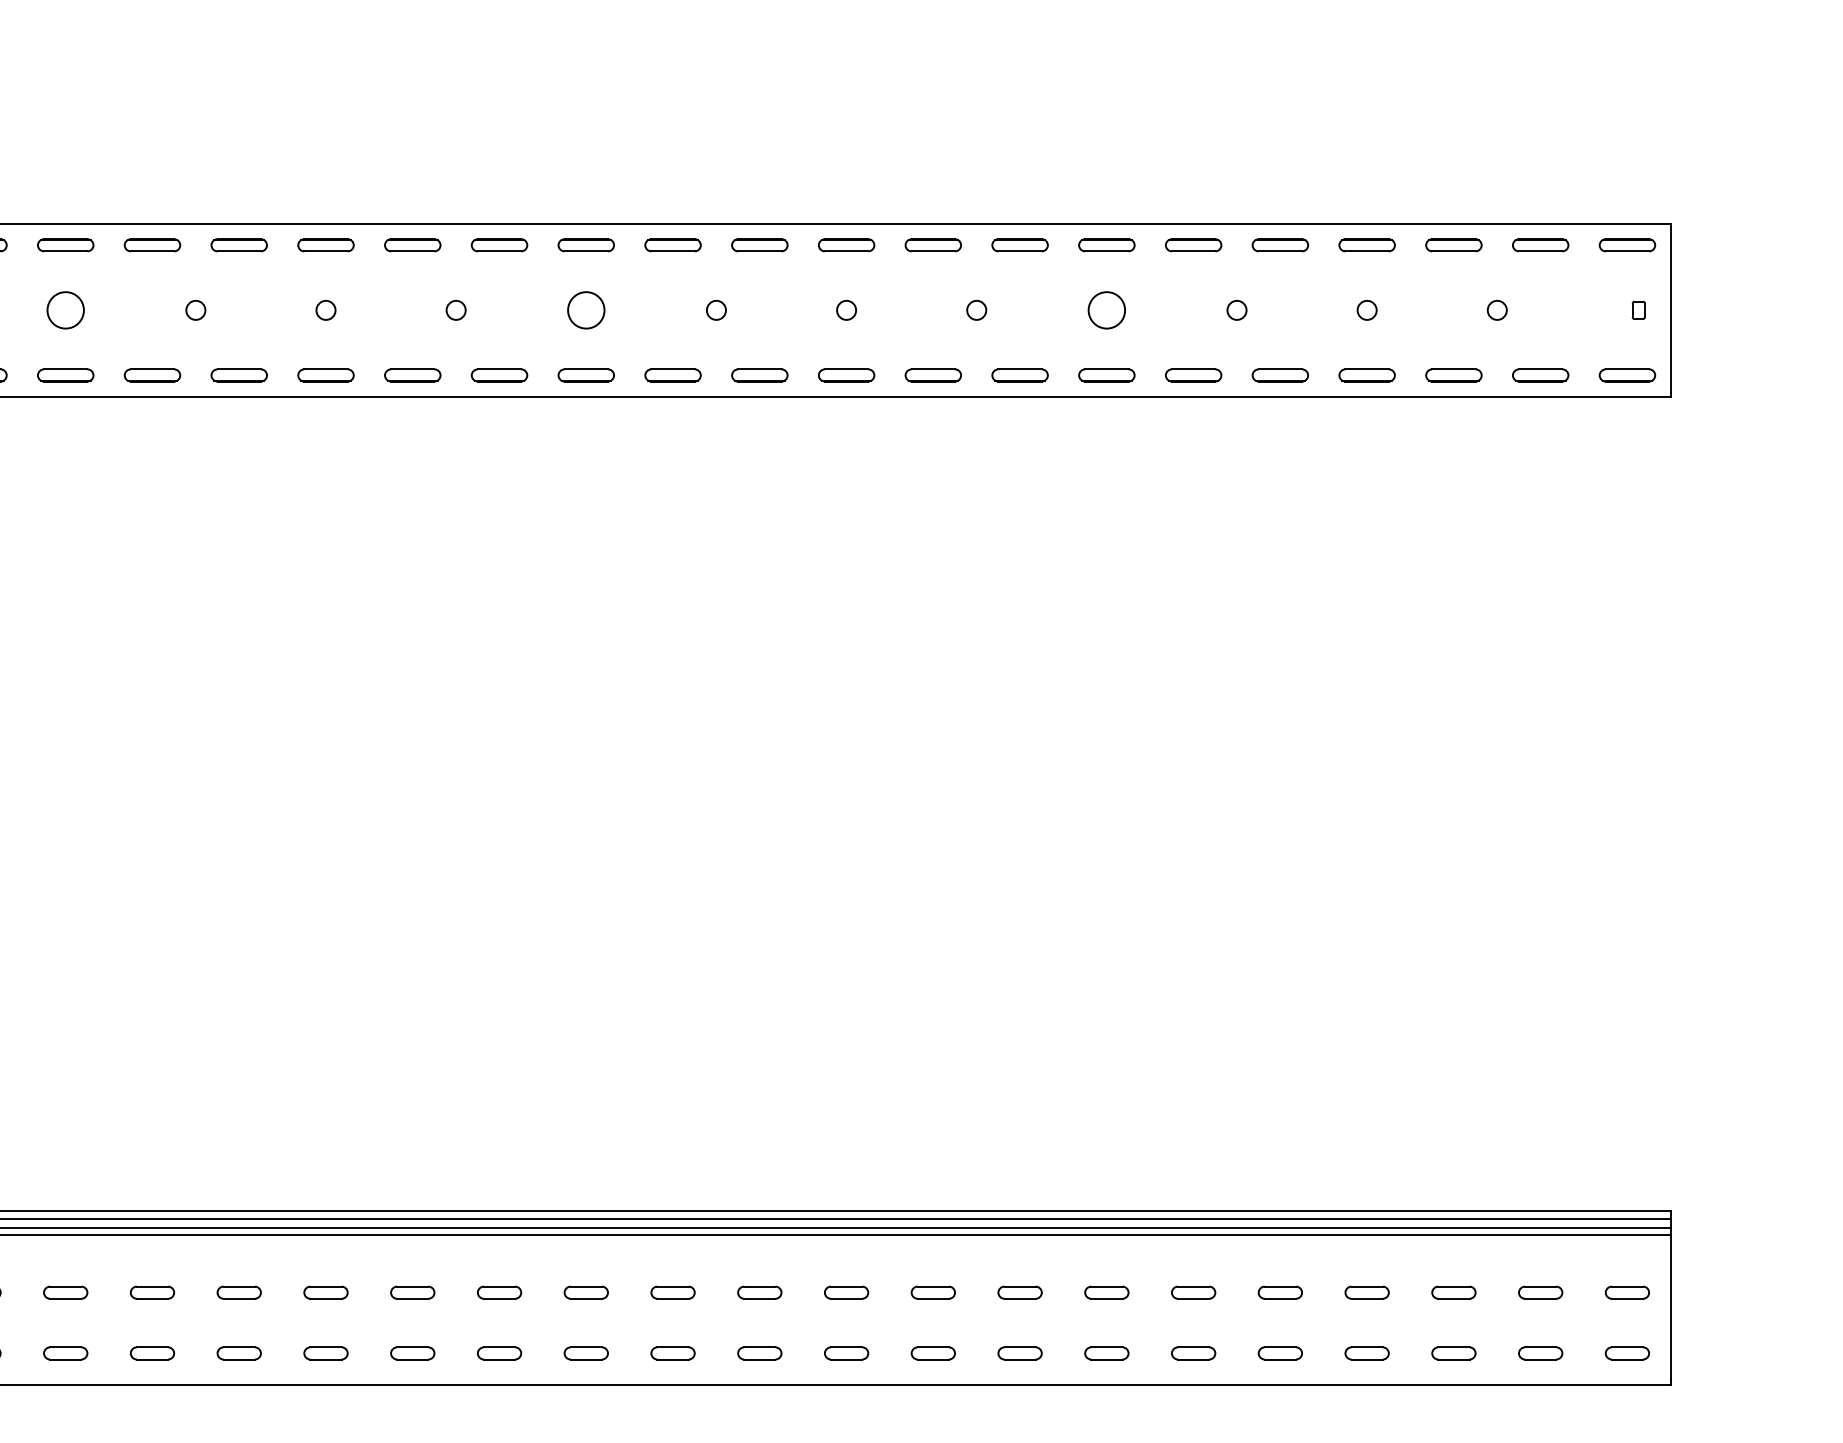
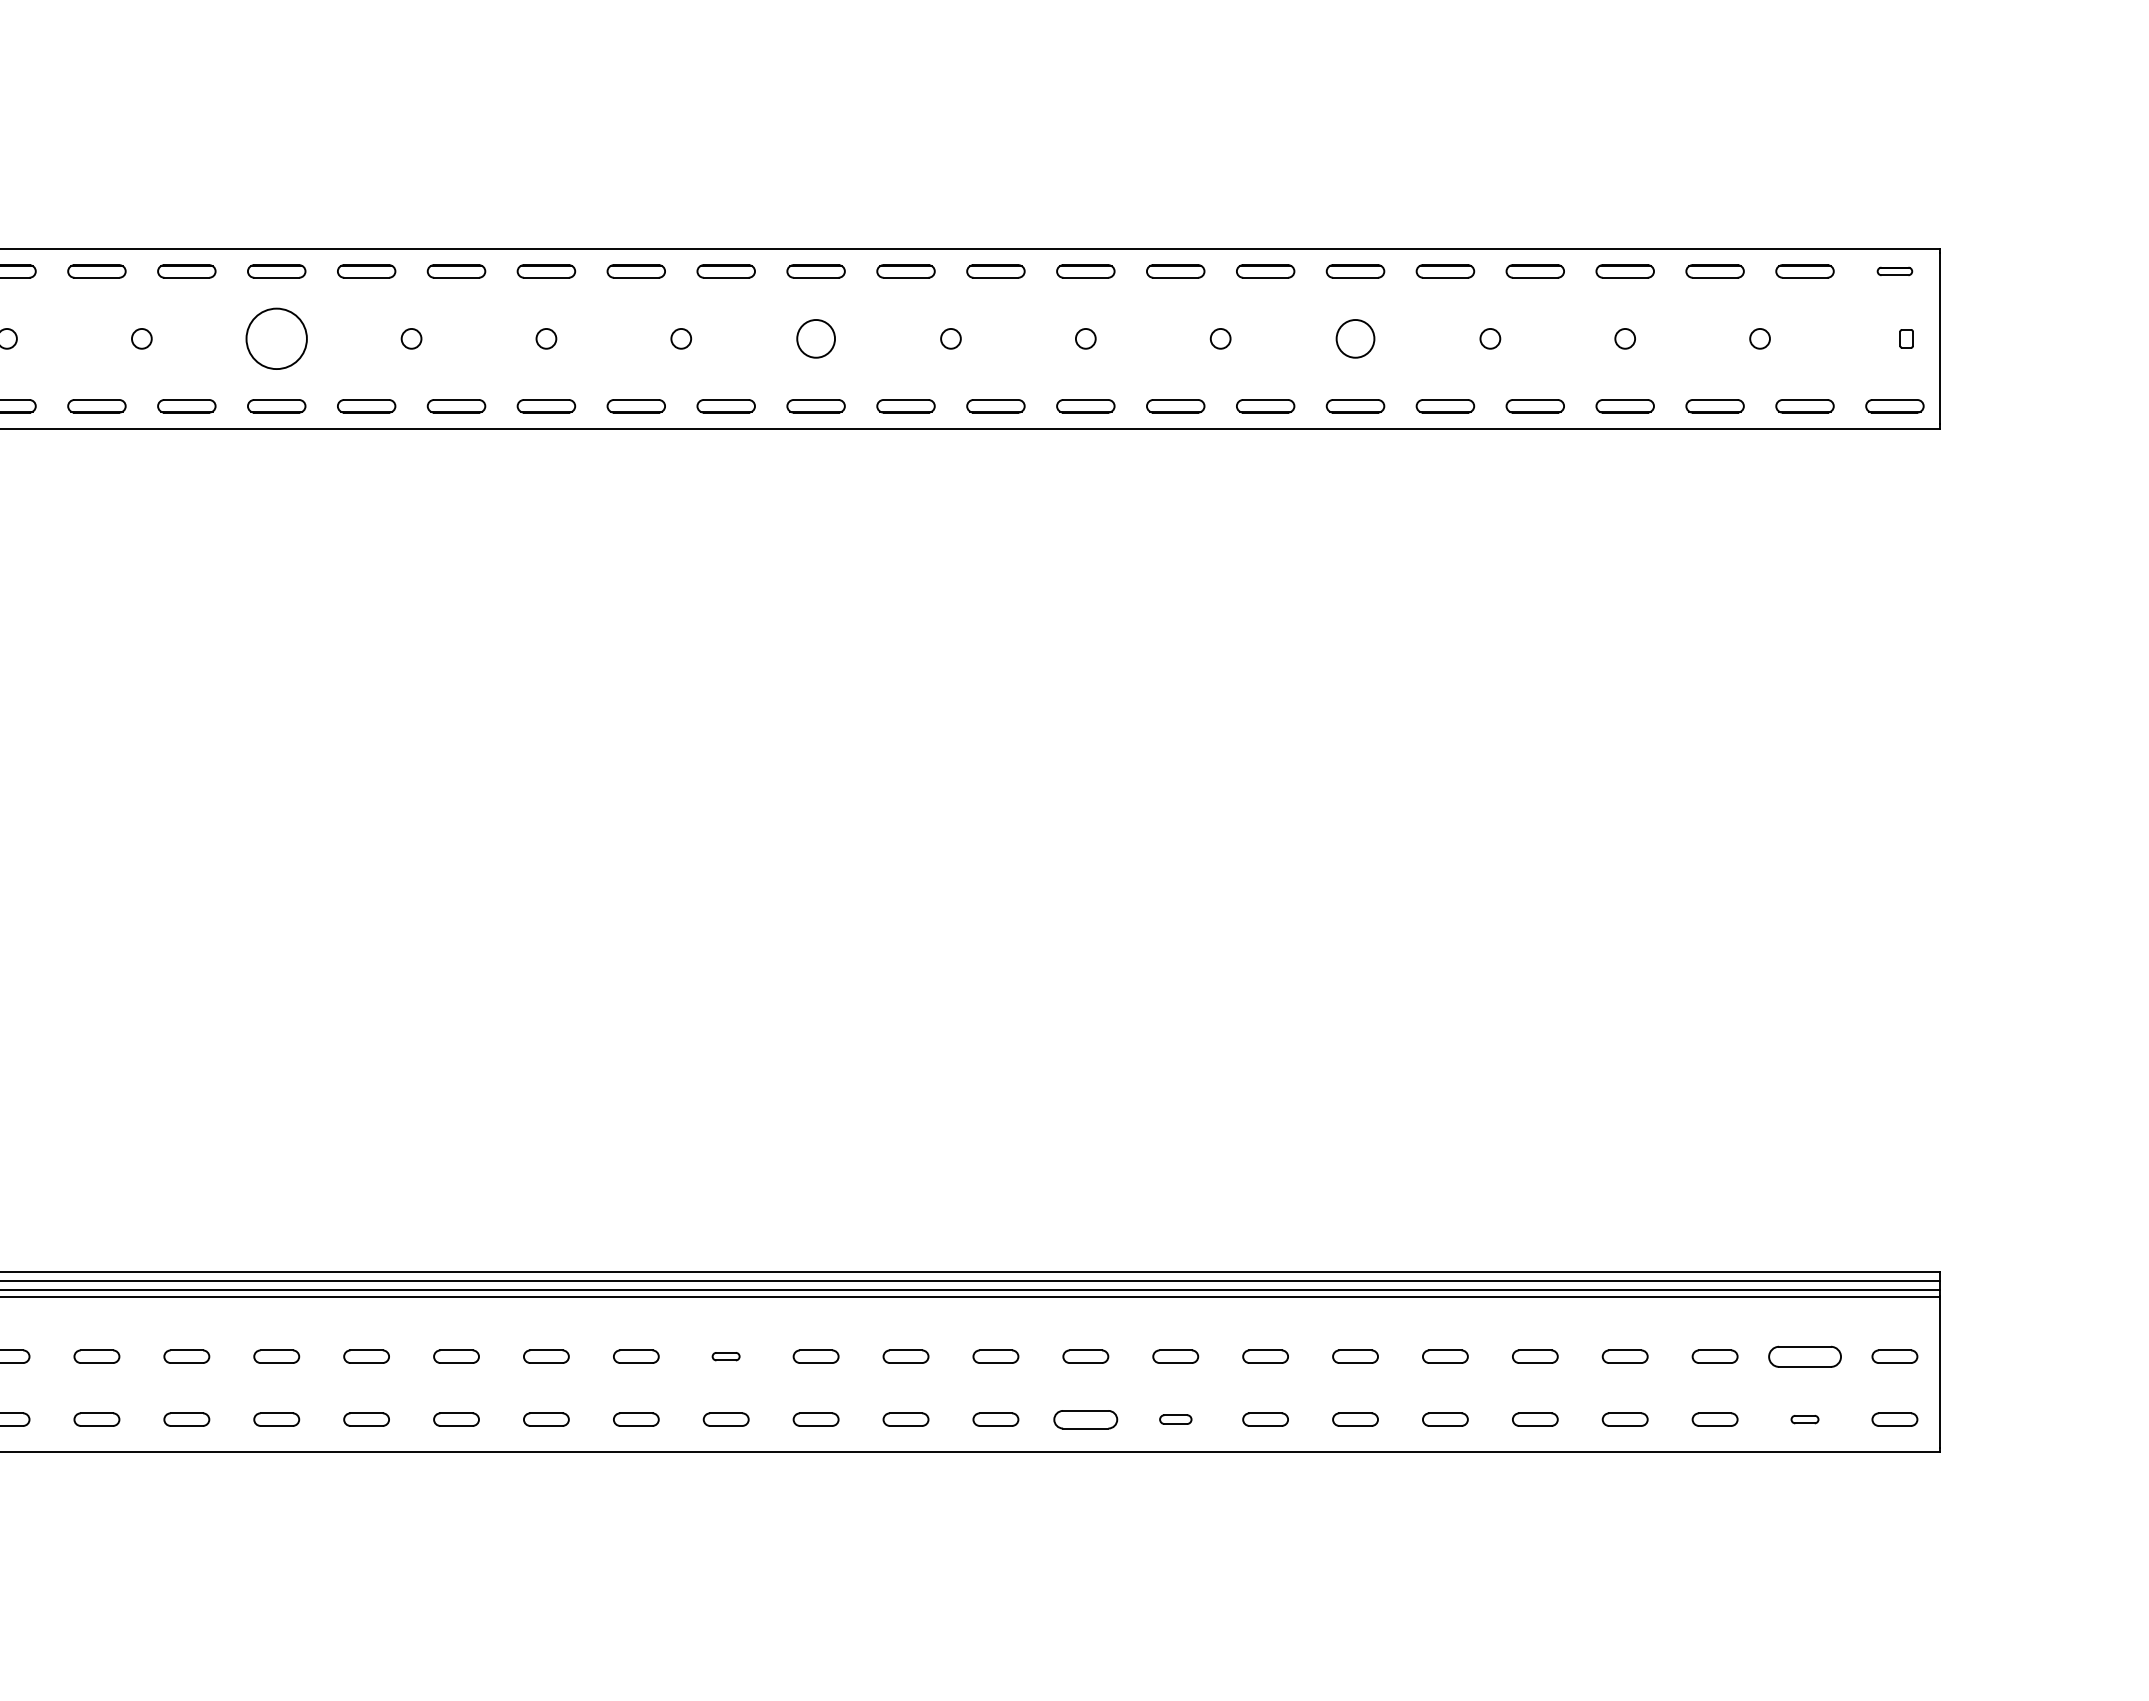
part: (1627, 245) -> (1894, 271), size x0.6
circle: (65, 310) -> (276, 338), size x1.6
part: (498, 1292) -> (725, 1356), size x0.6
part: (1540, 1292) -> (1804, 1356), size x1.6
part: (846, 1353) -> (1085, 1419), size x1.4
part: (933, 1353) -> (1175, 1419), size x0.7
part: (1540, 1353) -> (1804, 1419), size x0.6

